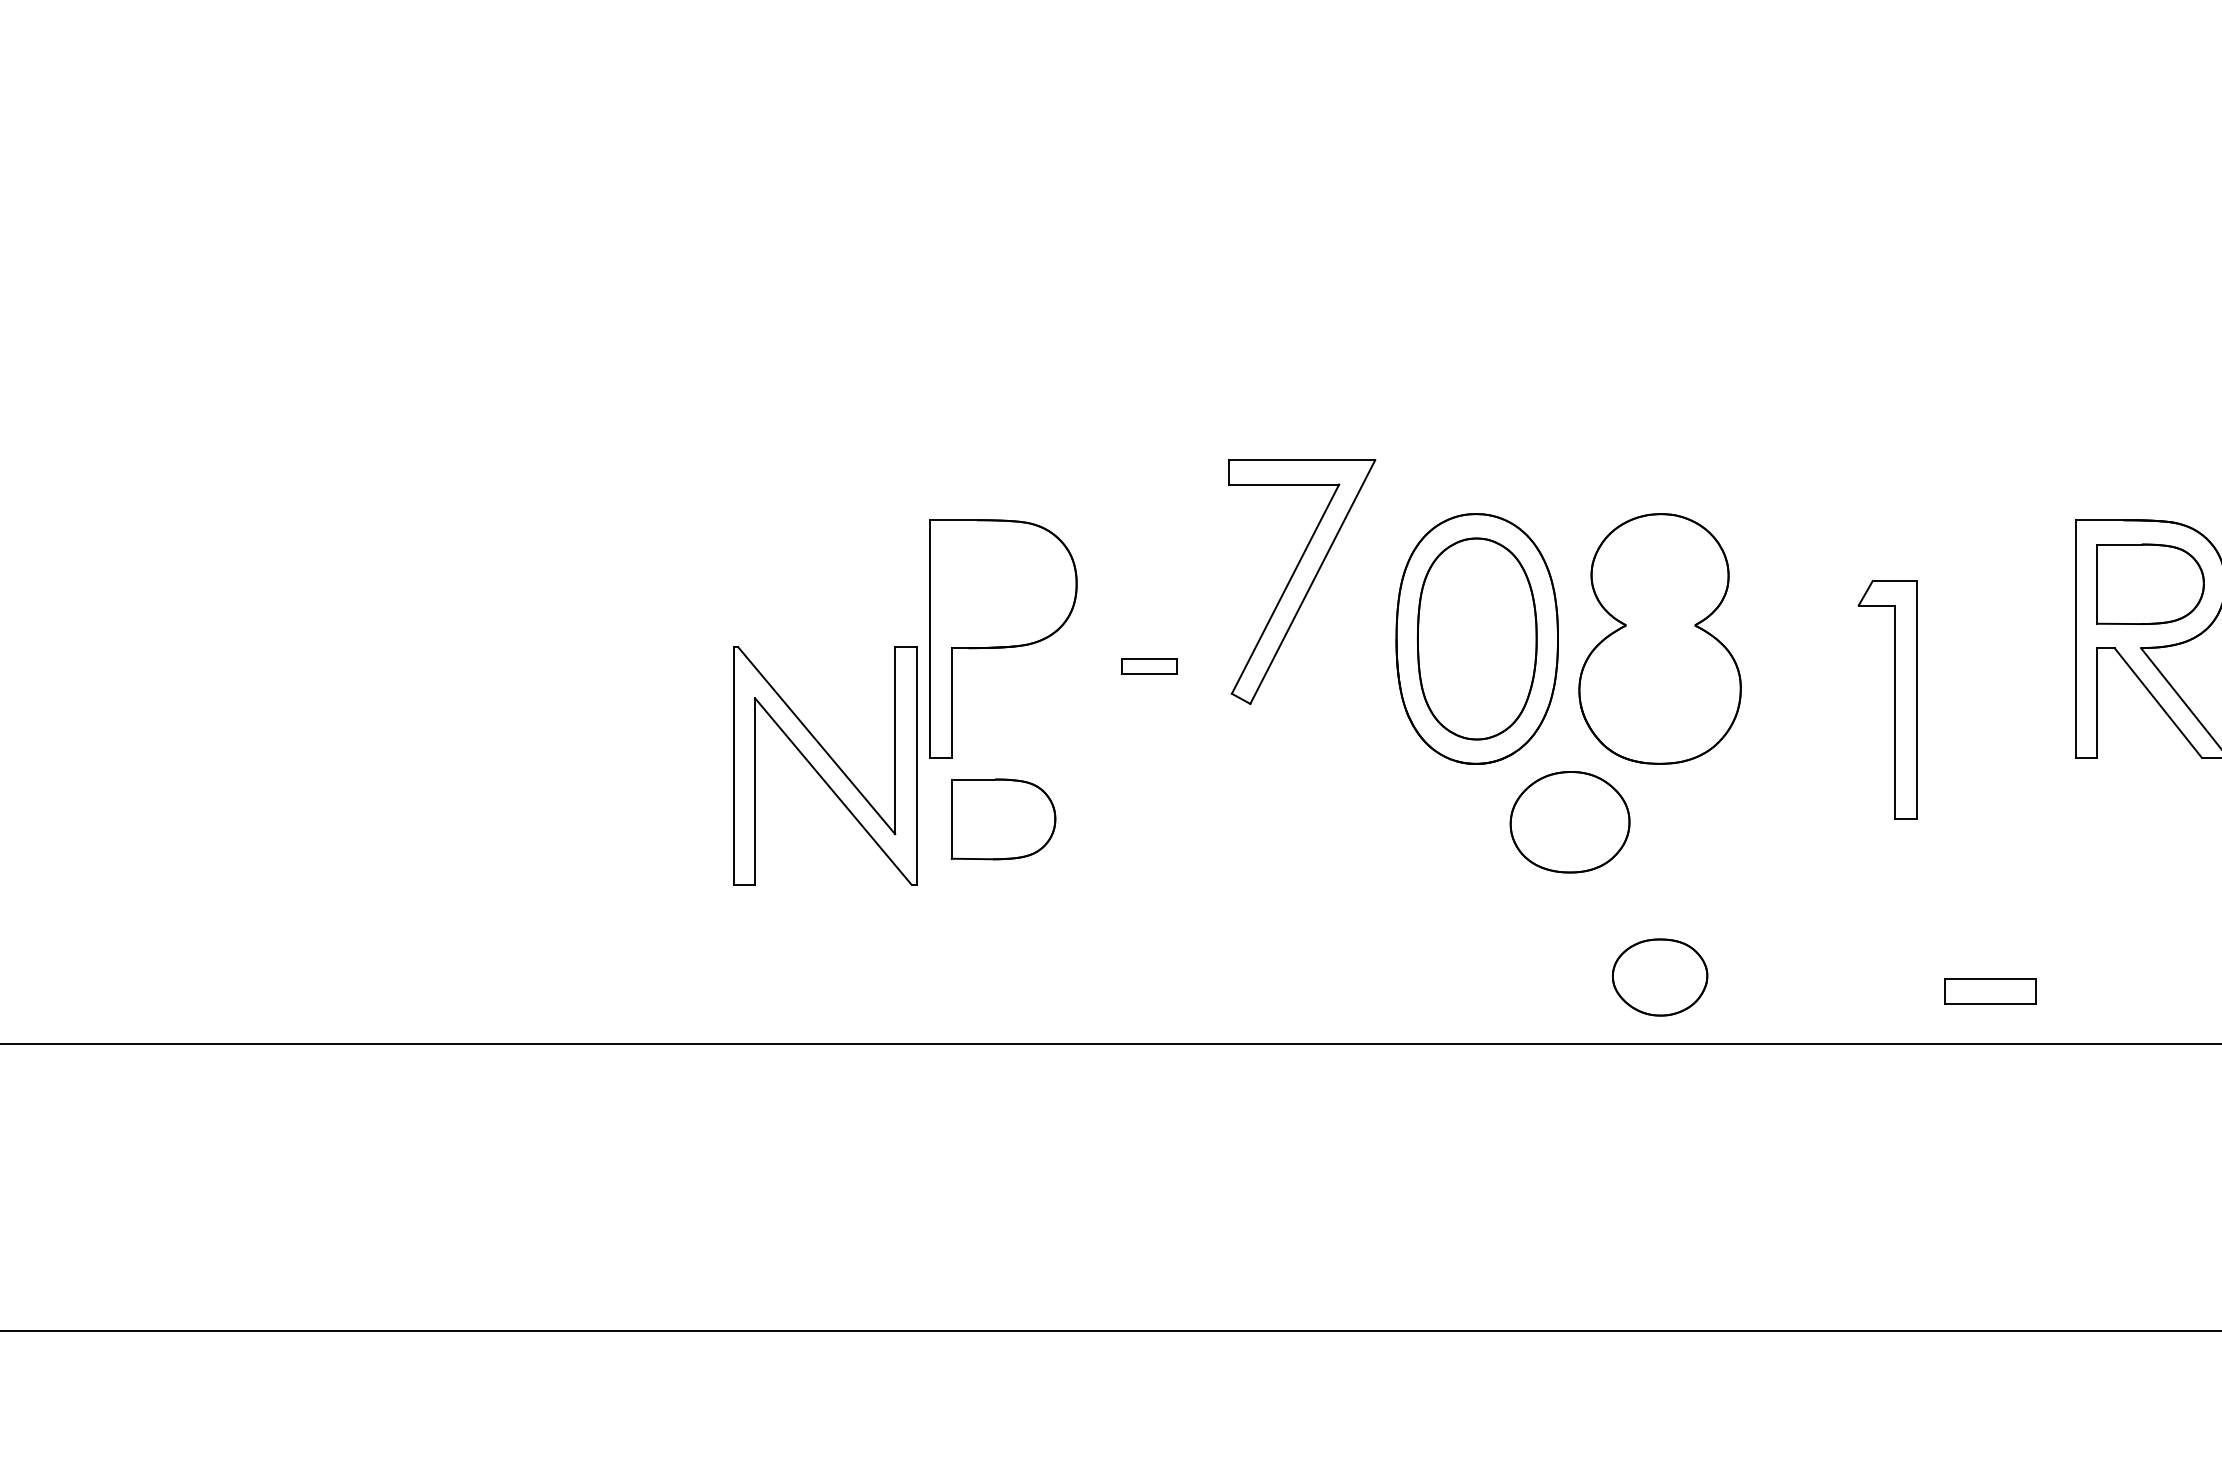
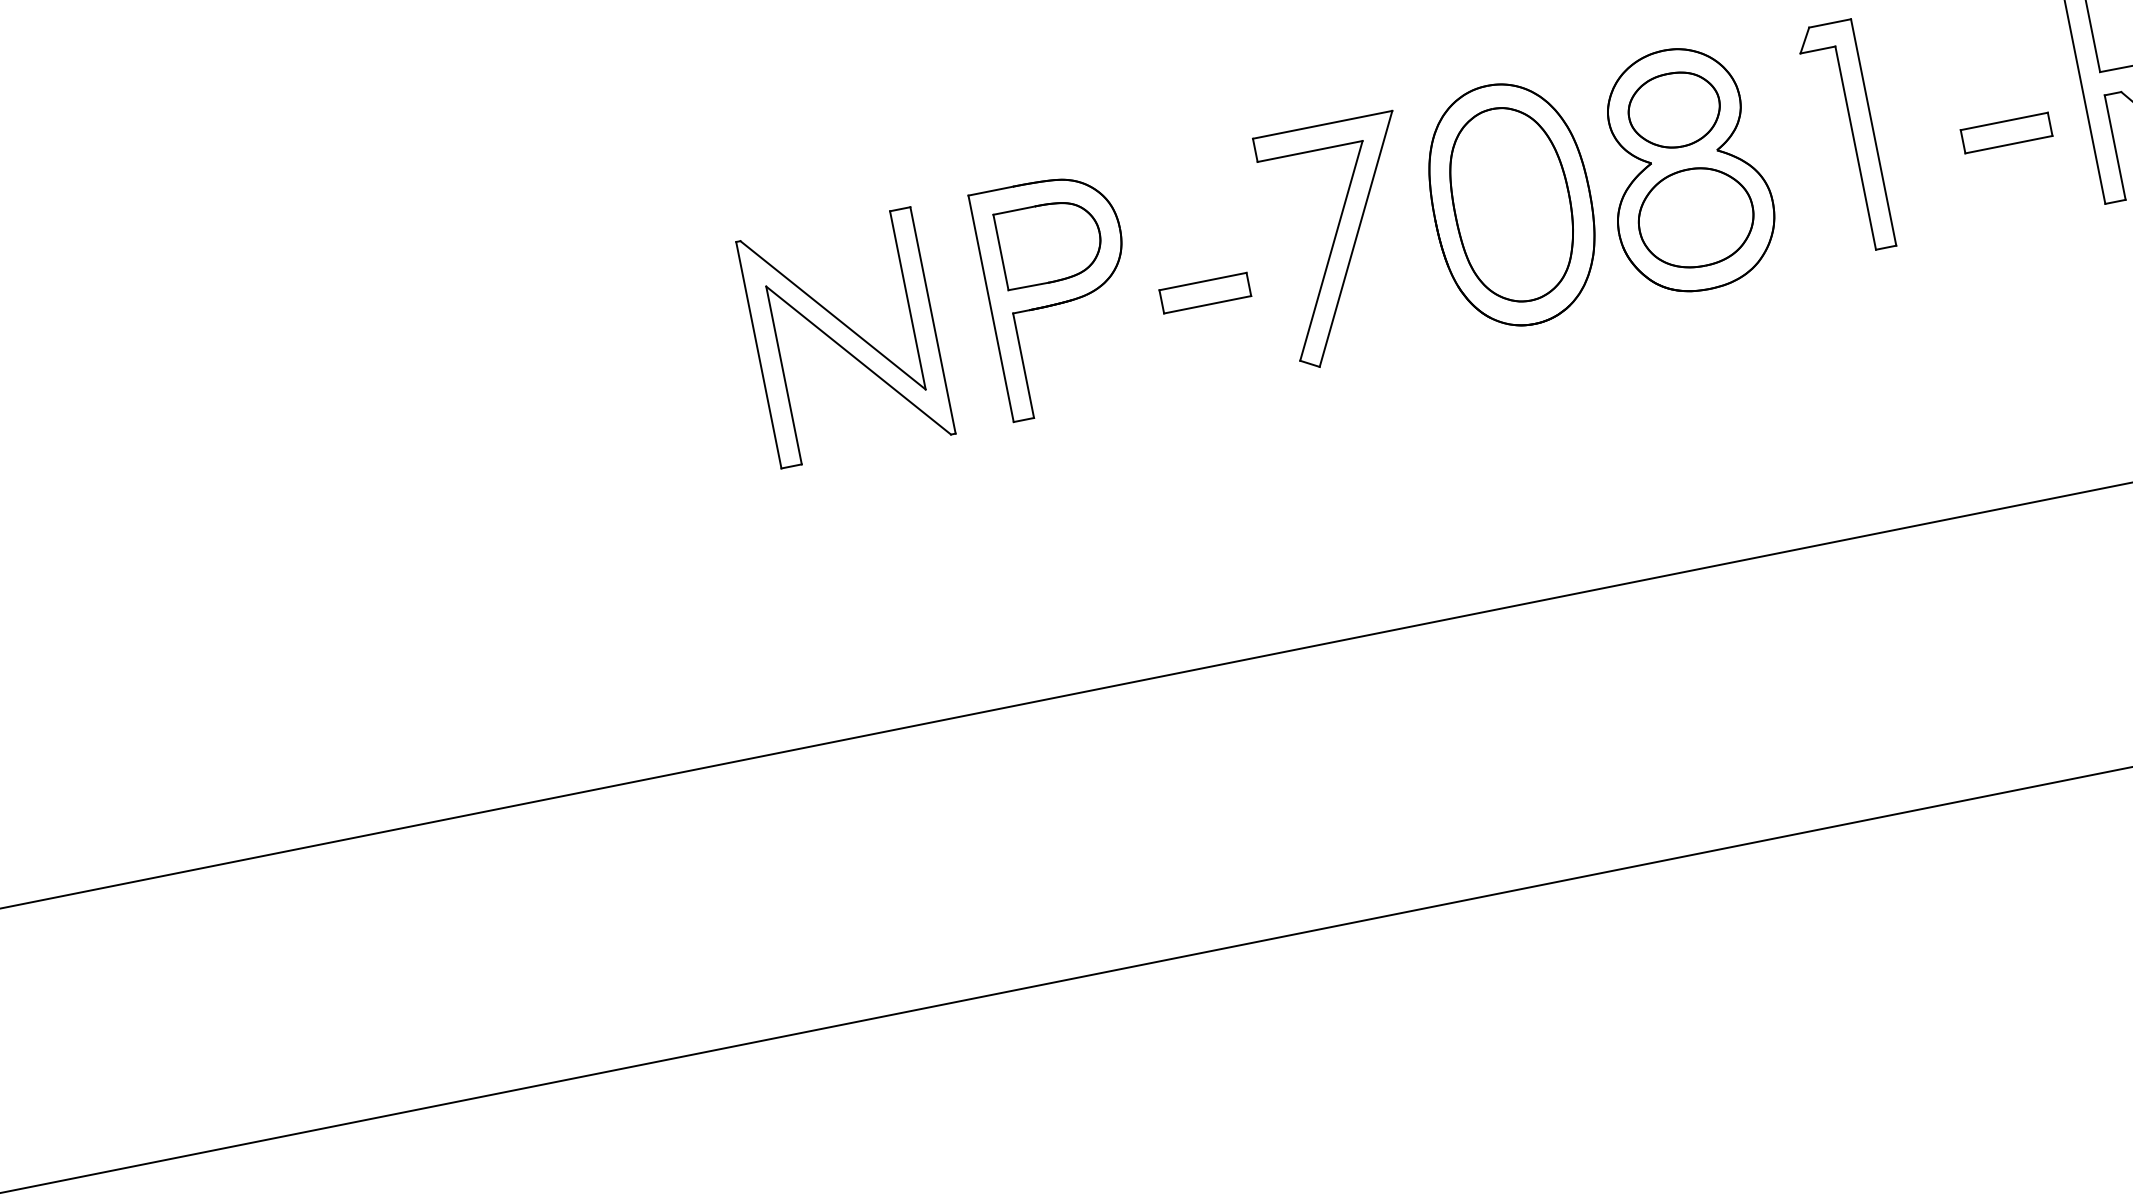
part: (1302, 581) -> (1346, 240), moved
part: (1149, 666) -> (1205, 293), size x1.67
part: (1894, 699) -> (1852, 136), moved
part: (825, 765) -> (846, 337), moved
part: (1003, 819) -> (1050, 242), moved
part: (1569, 822) -> (1695, 218), moved
part: (1660, 977) -> (1674, 110), moved
part: (1990, 991) -> (2006, 133), moved

